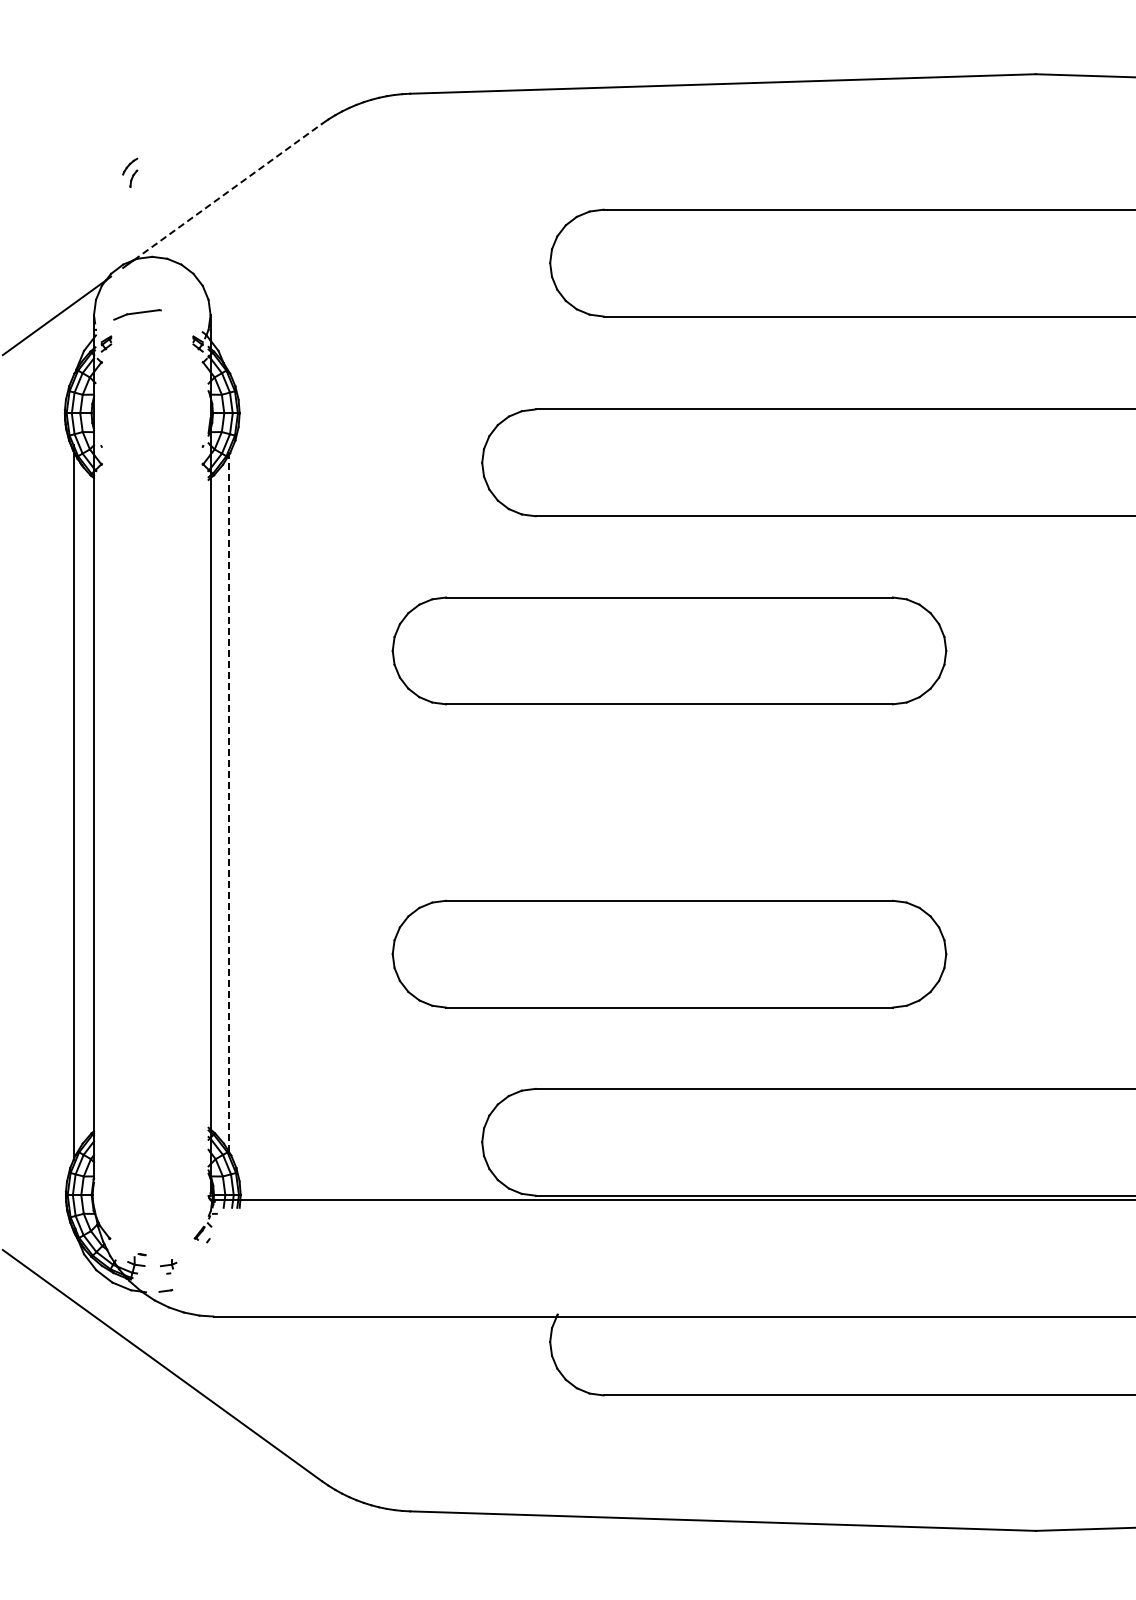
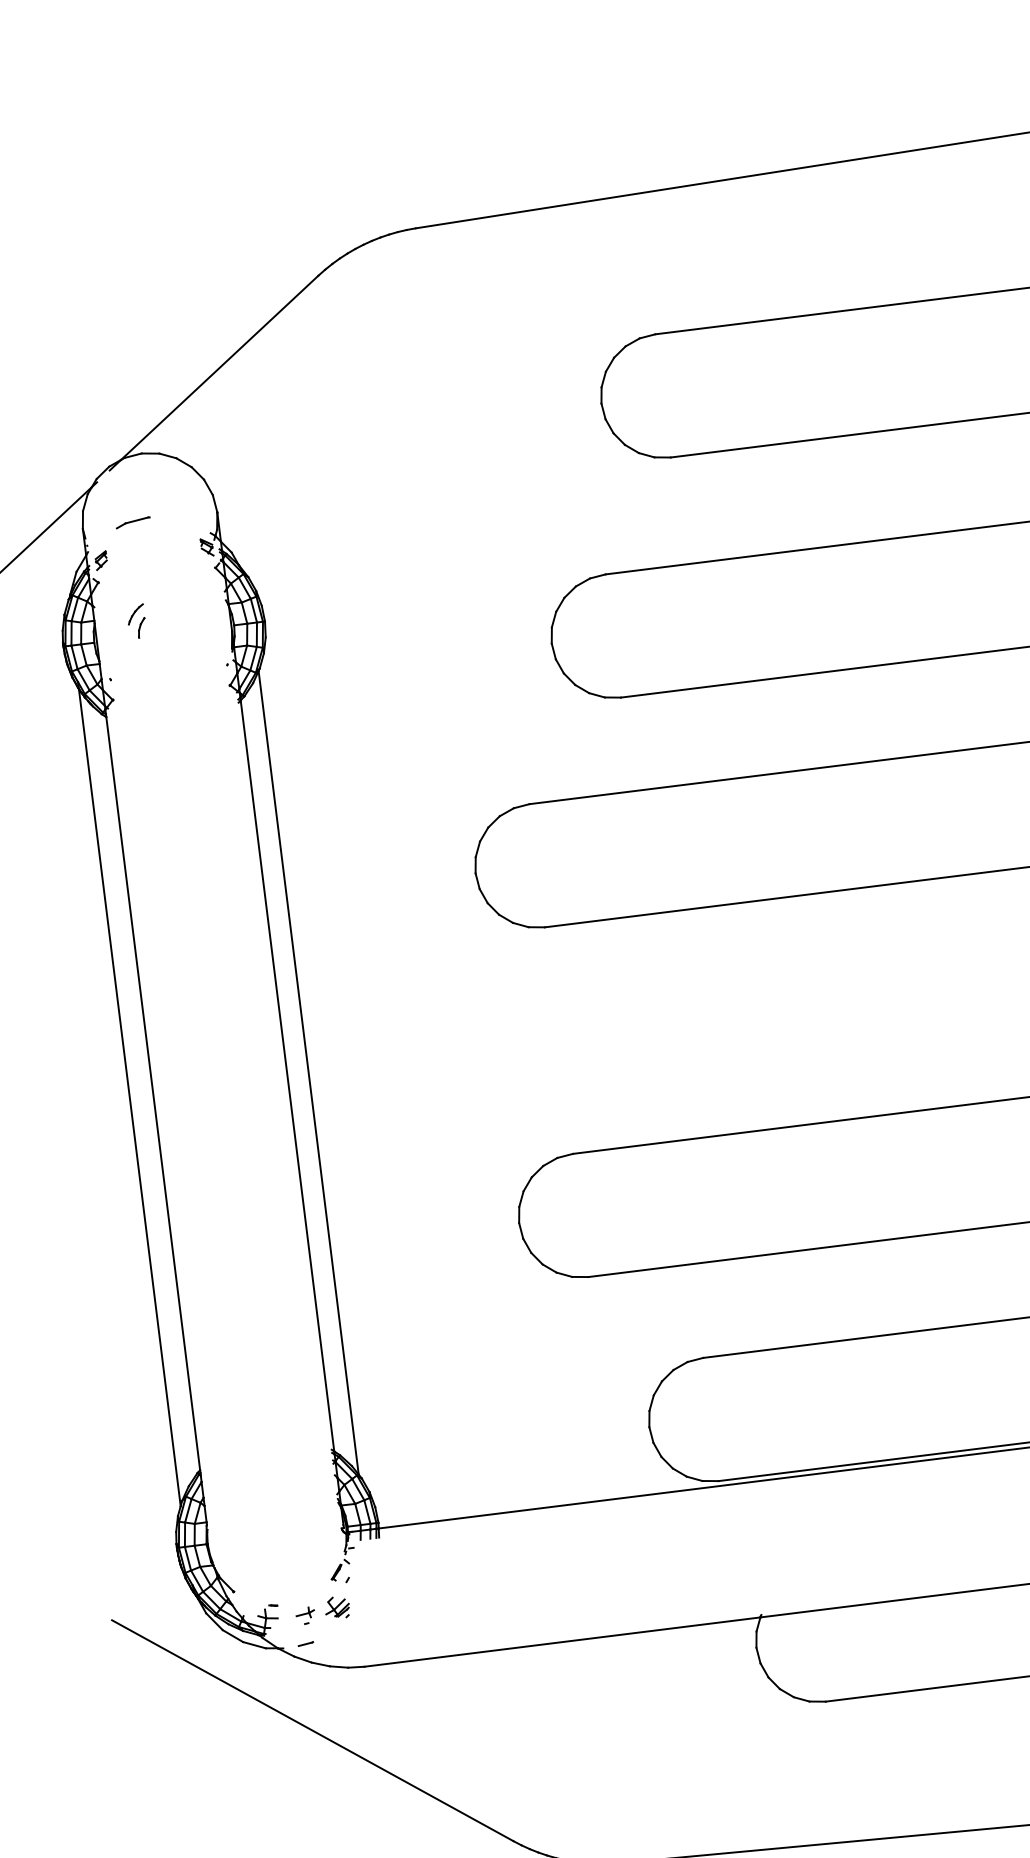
part: (130, 172) -> (137, 621), moved
line: (228, 191) -> (220, 367), dashed -> solid
part: (137, 315) -> (133, 523), size x0.62
line: (228, 802) -> (307, 1071), dashed -> solid
part: (196, 1263) -> (337, 1608), added

